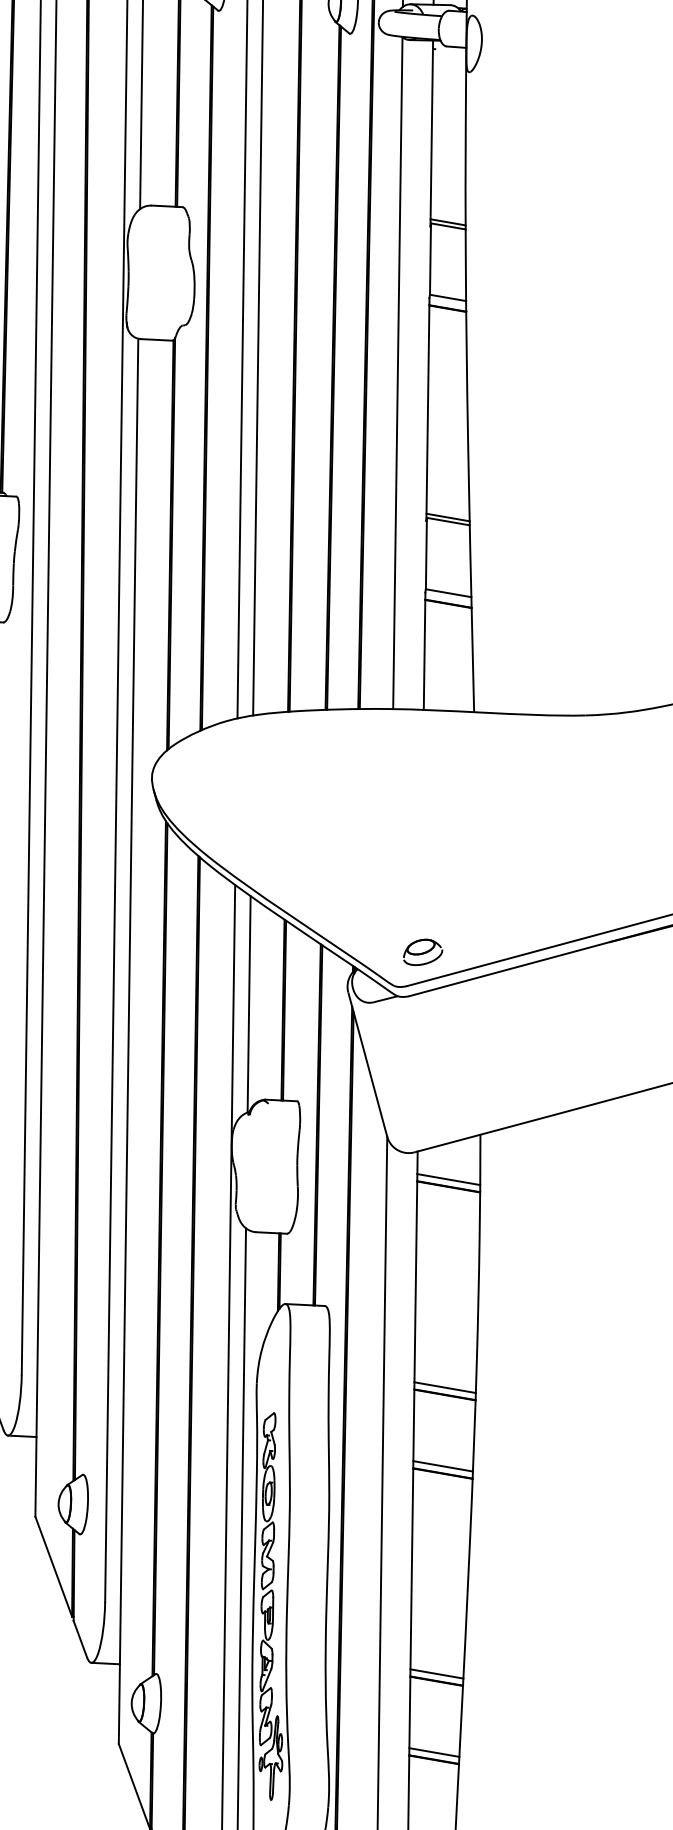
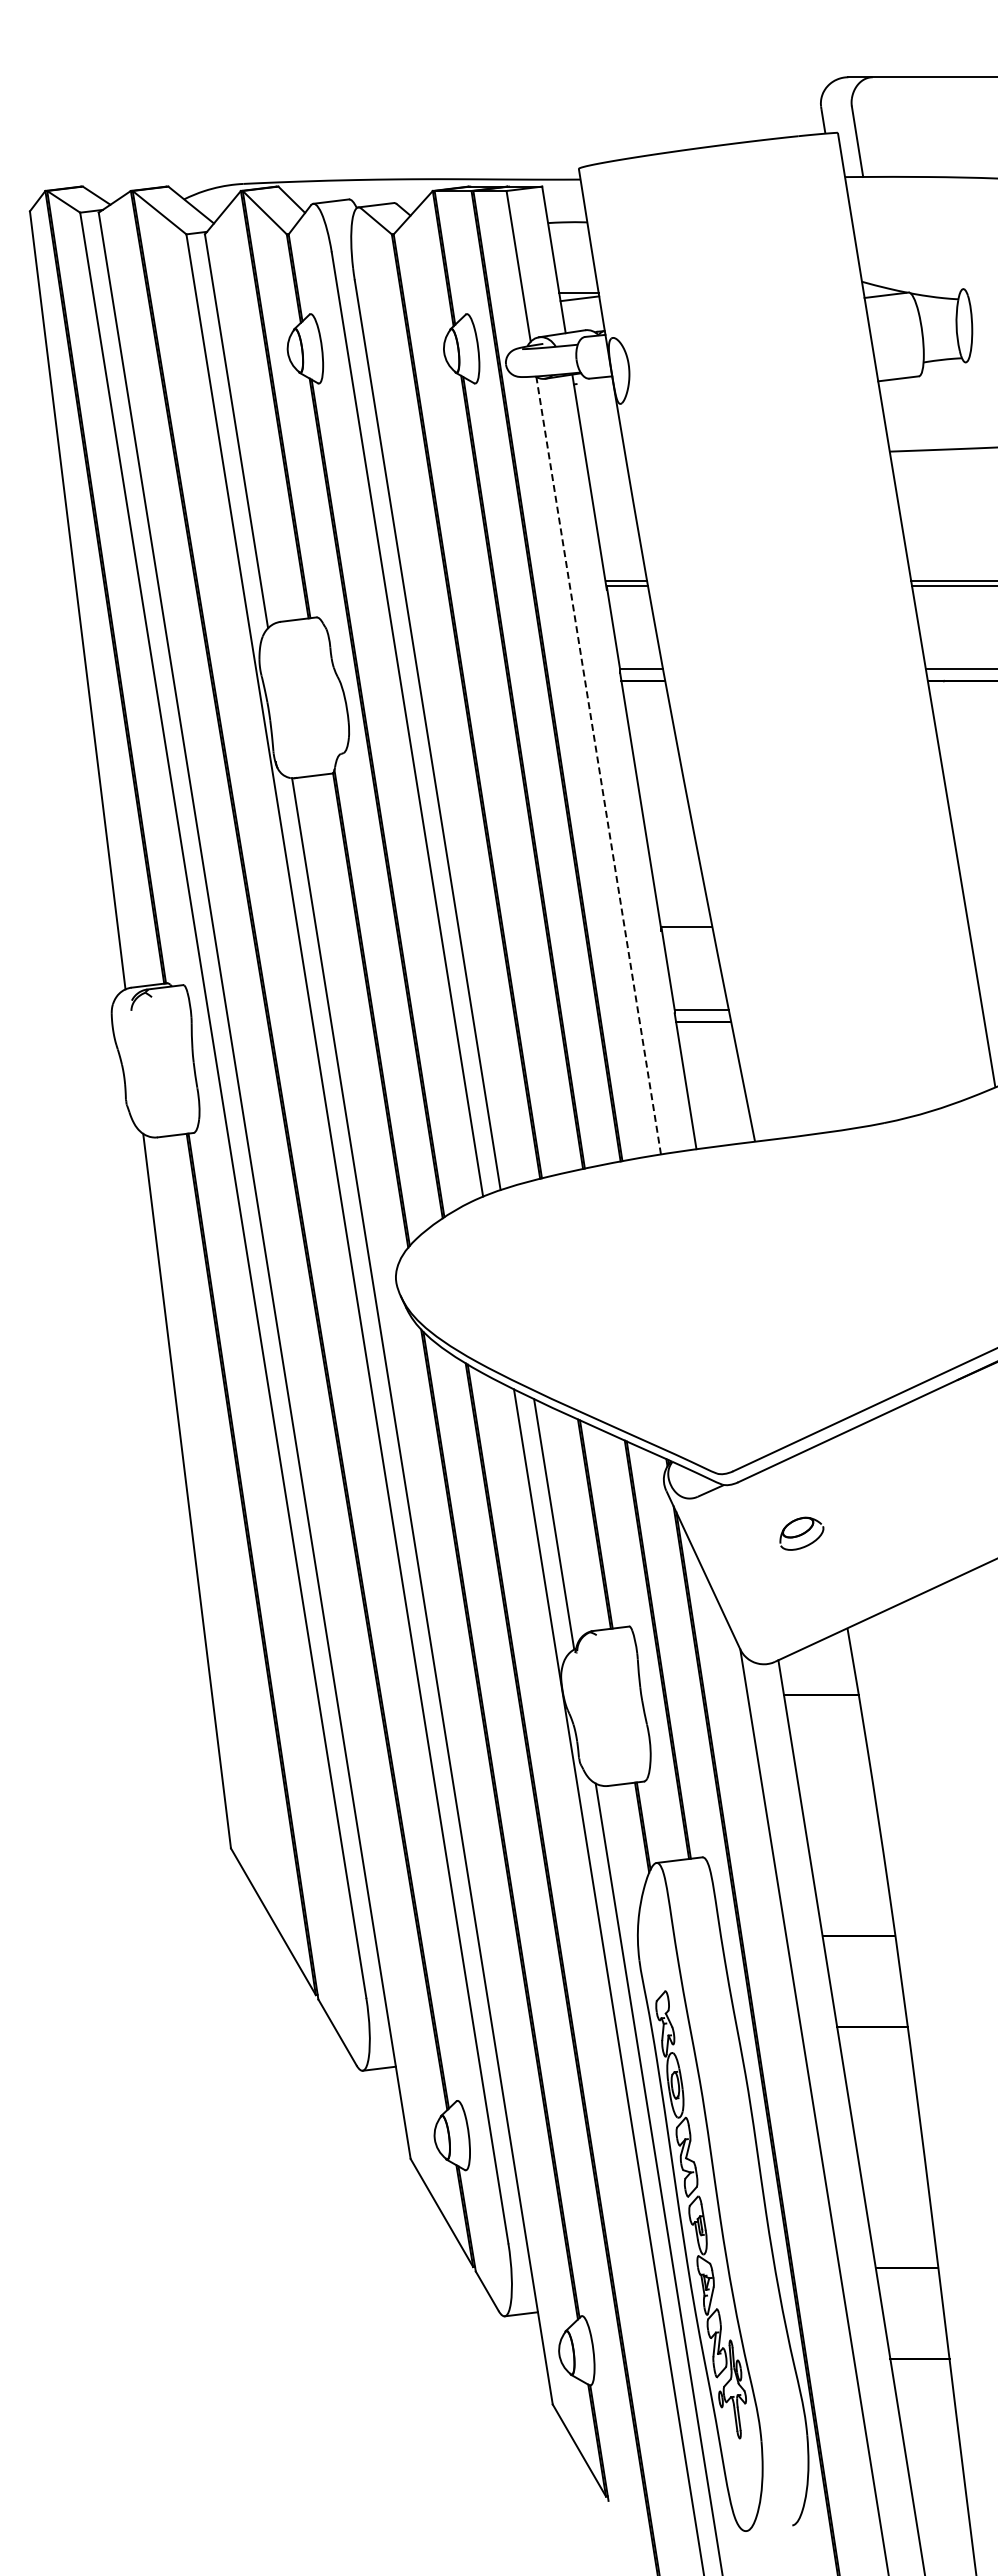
line: (397, 372) -> (598, 765), solid -> dashed
line: (447, 517) -> (685, 922), removed
part: (423, 952) -> (801, 1533), moved
line: (448, 1179) -> (819, 1686), removed
line: (444, 1387) -> (857, 1927), removed
line: (442, 1466) -> (870, 2018), removed
line: (436, 1673) -> (905, 2259), removed
line: (434, 1752) -> (918, 2350), removed

